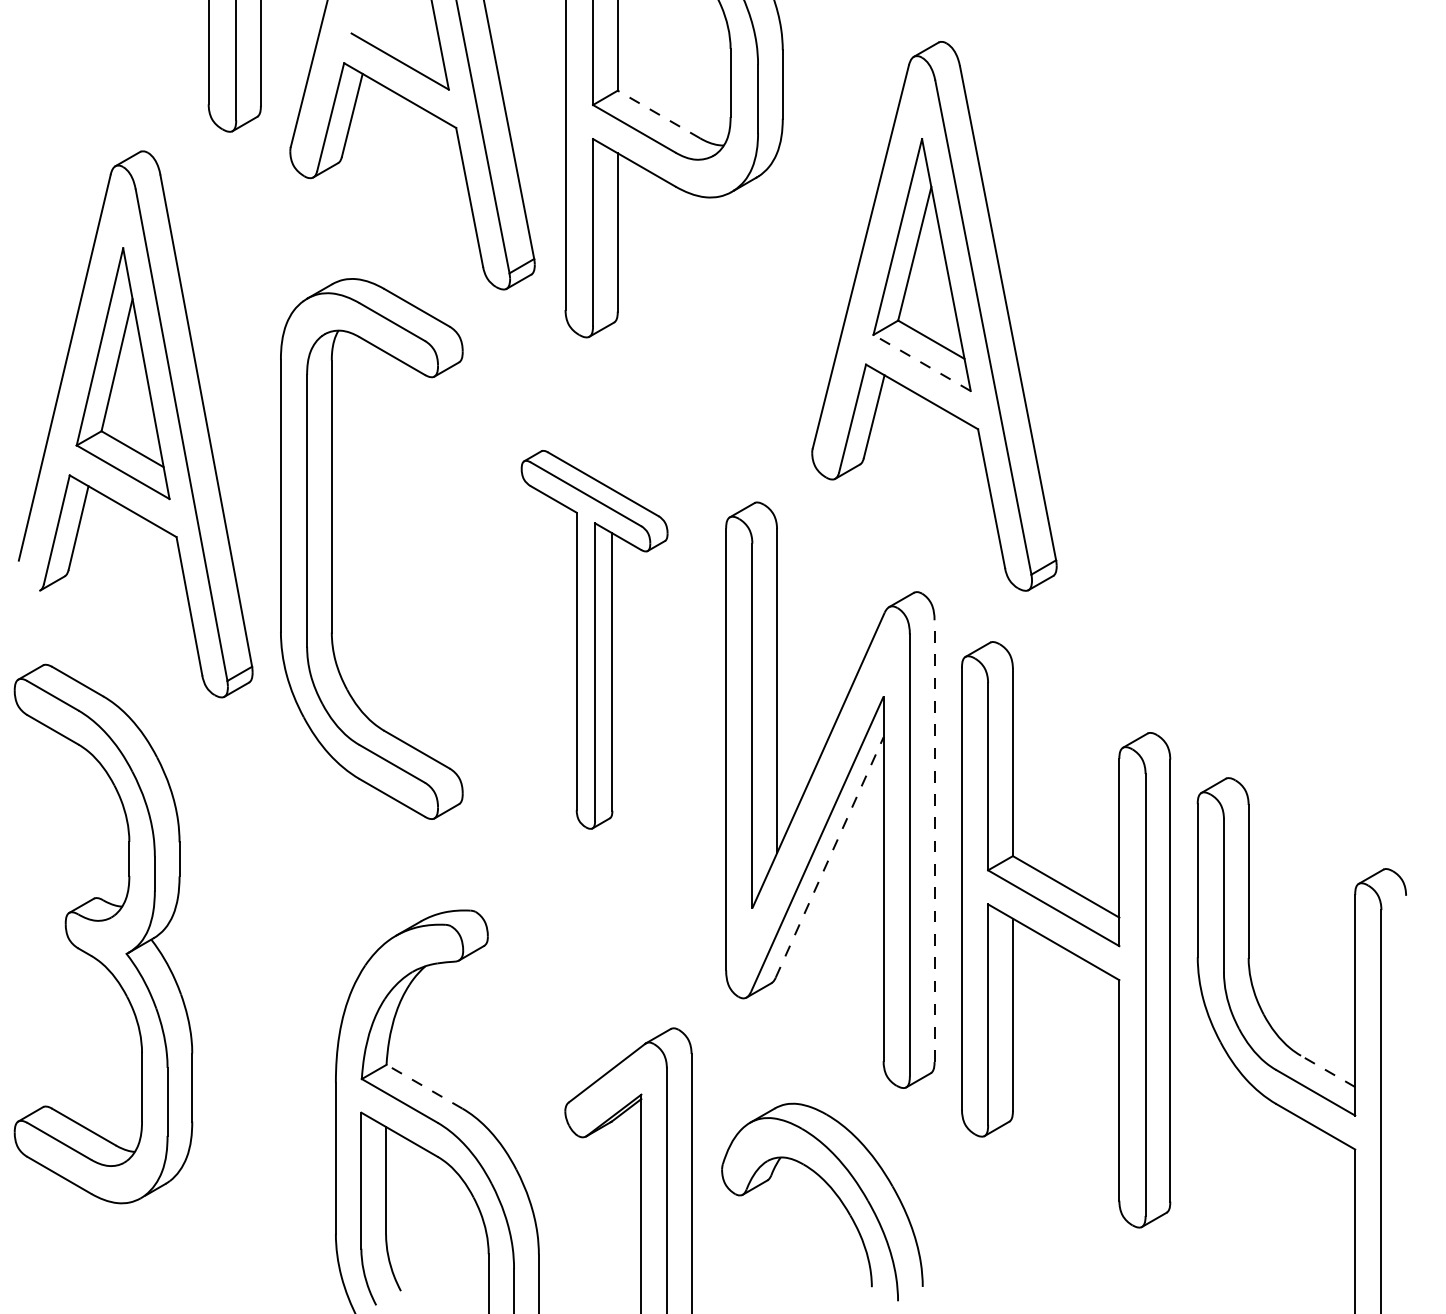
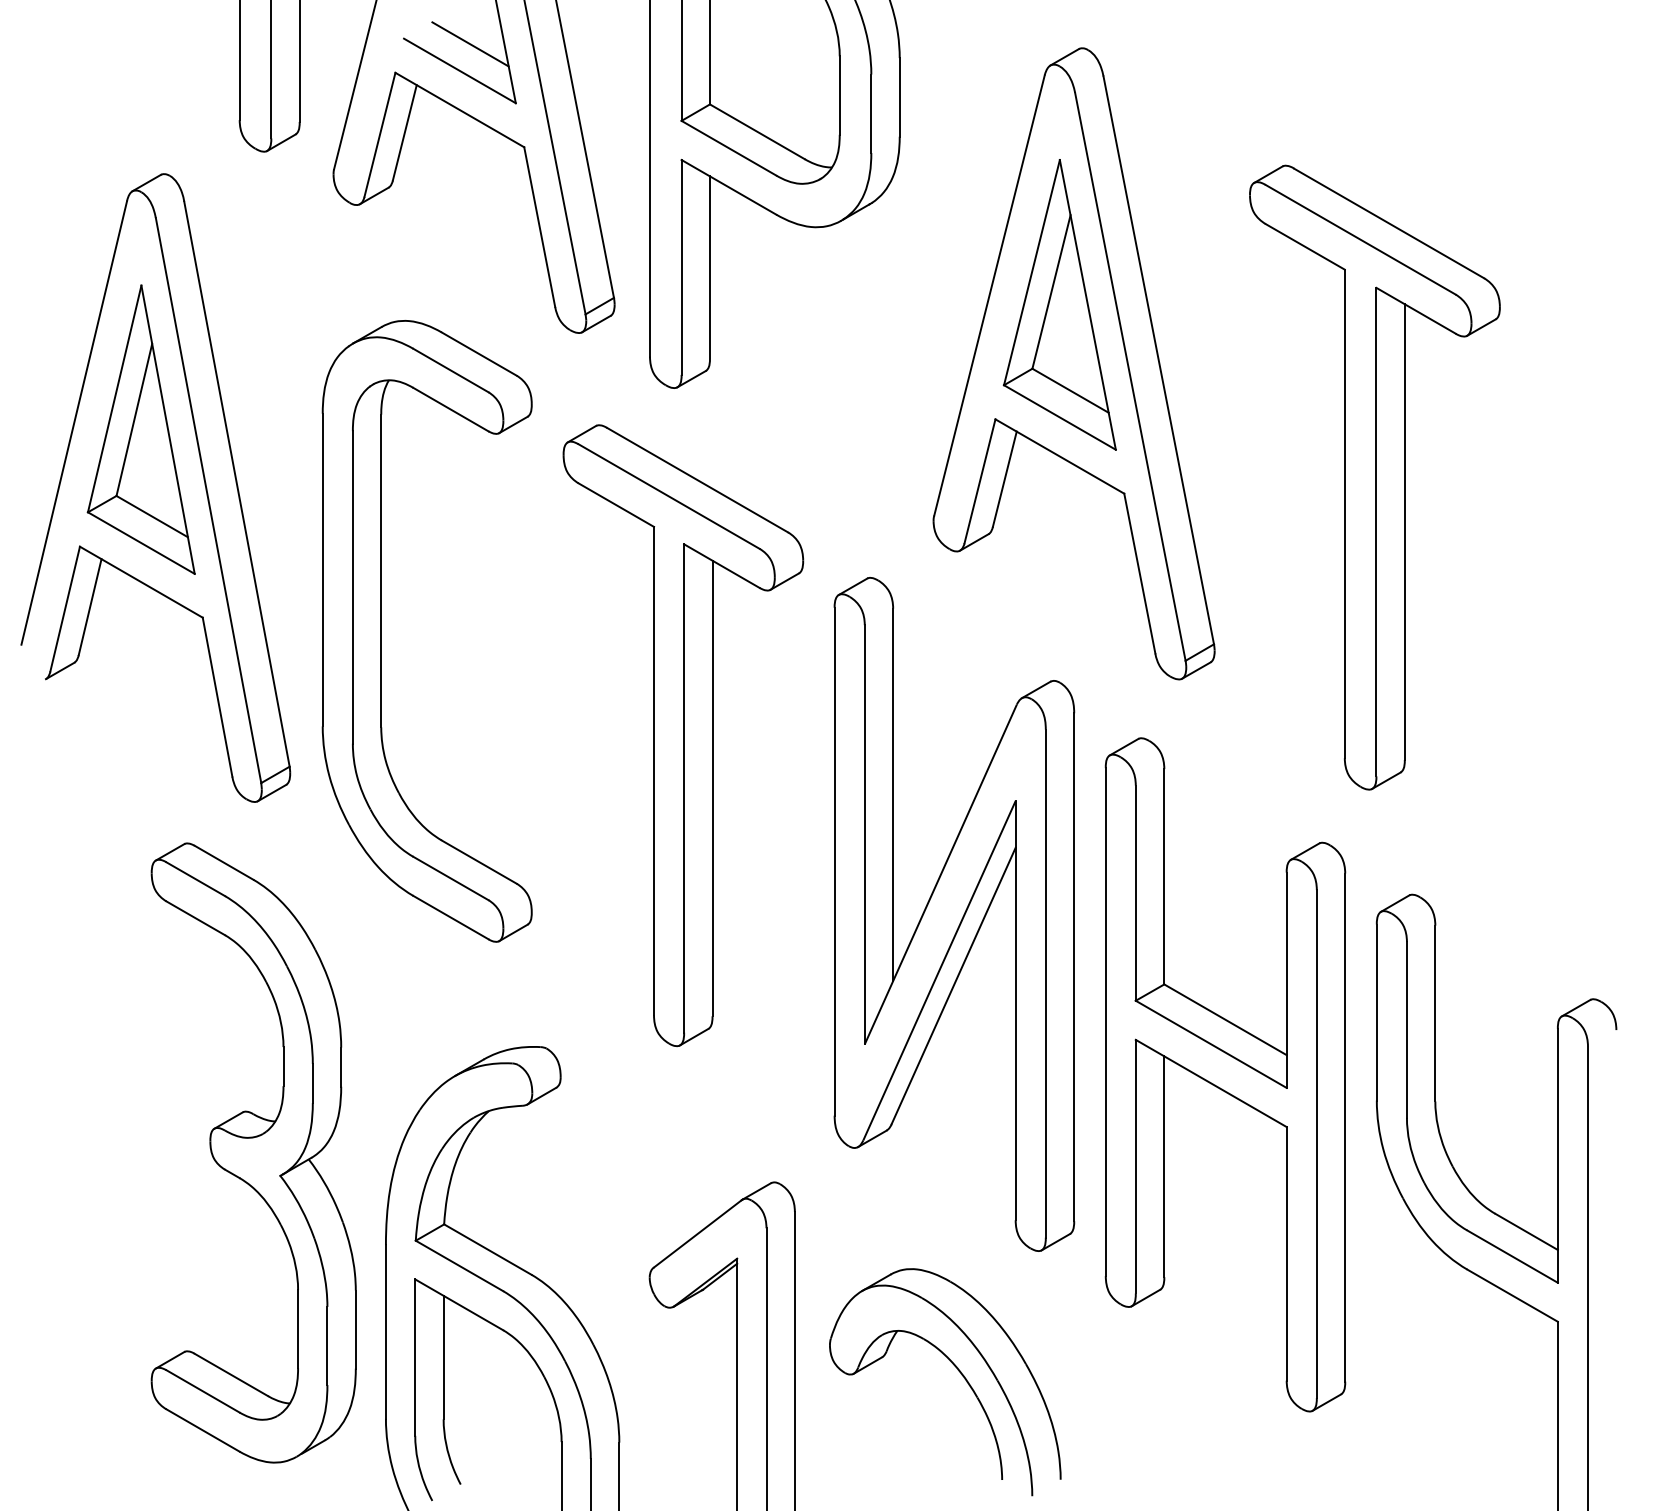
line: (409, 38) -> (470, 44), added
line: (659, 114) -> (757, 131), dashed -> solid
line: (921, 363) -> (1059, 417), dashed -> solid
part: (1195, 415) -> (1374, 477), added
part: (594, 639) -> (683, 735), size x1.43
line: (934, 841) -> (1074, 967), dashed -> solid
line: (829, 857) -> (953, 985), dashed -> solid
part: (103, 933) -> (253, 1152), moved
line: (1327, 1071) -> (1526, 1231), dashed -> solid
line: (424, 1086) -> (487, 1249), dashed -> solid

